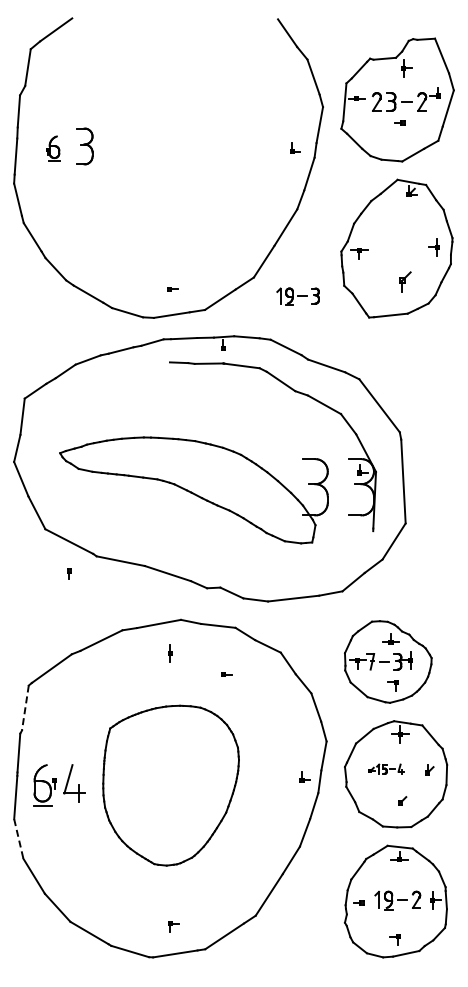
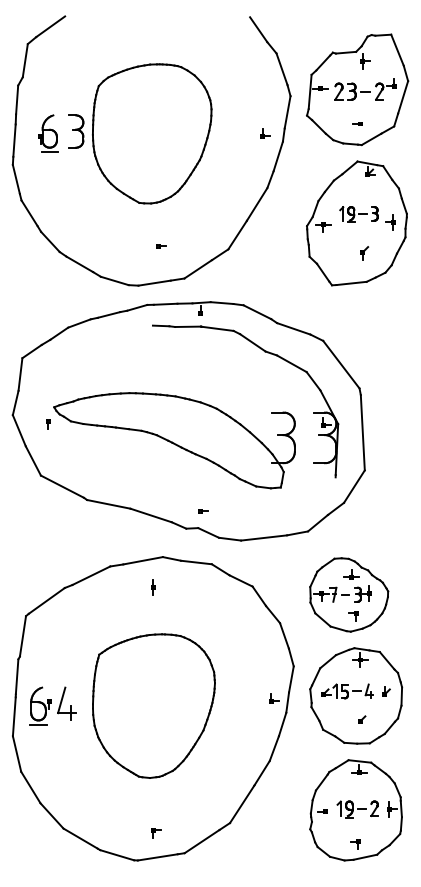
part: (399, 122) -> (357, 123), moved
part: (53, 148) -> (48, 133), size x1.67
part: (169, 148) -> (152, 133), added
part: (405, 281) -> (364, 252), size x0.71
part: (172, 289) -> (161, 246), moved
part: (297, 296) -> (358, 214), moved
part: (69, 573) -> (48, 423), moved
part: (226, 674) -> (203, 510), moved
line: (25, 708) -> (23, 636), dashed -> solid
part: (386, 768) -> (347, 690), size x1.67
line: (18, 839) -> (16, 754), dashed -> solid

